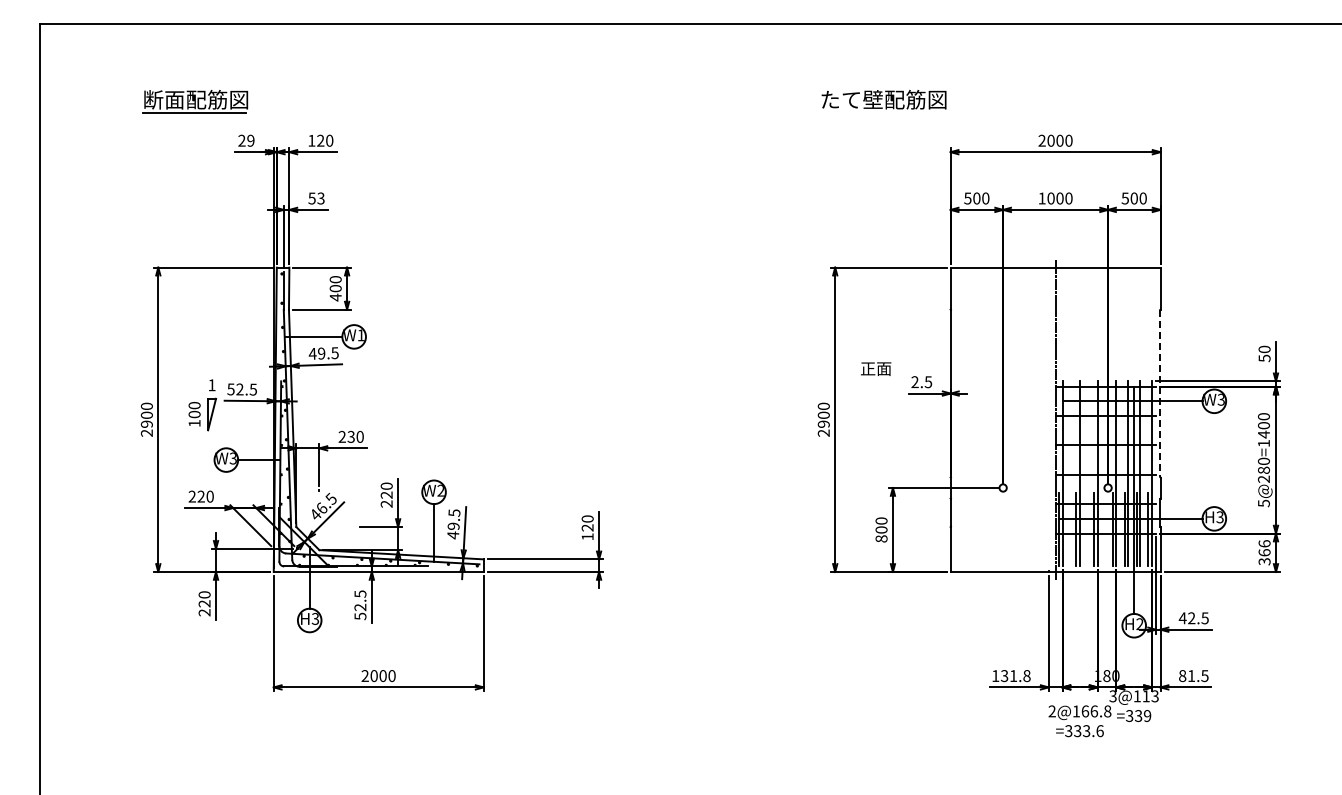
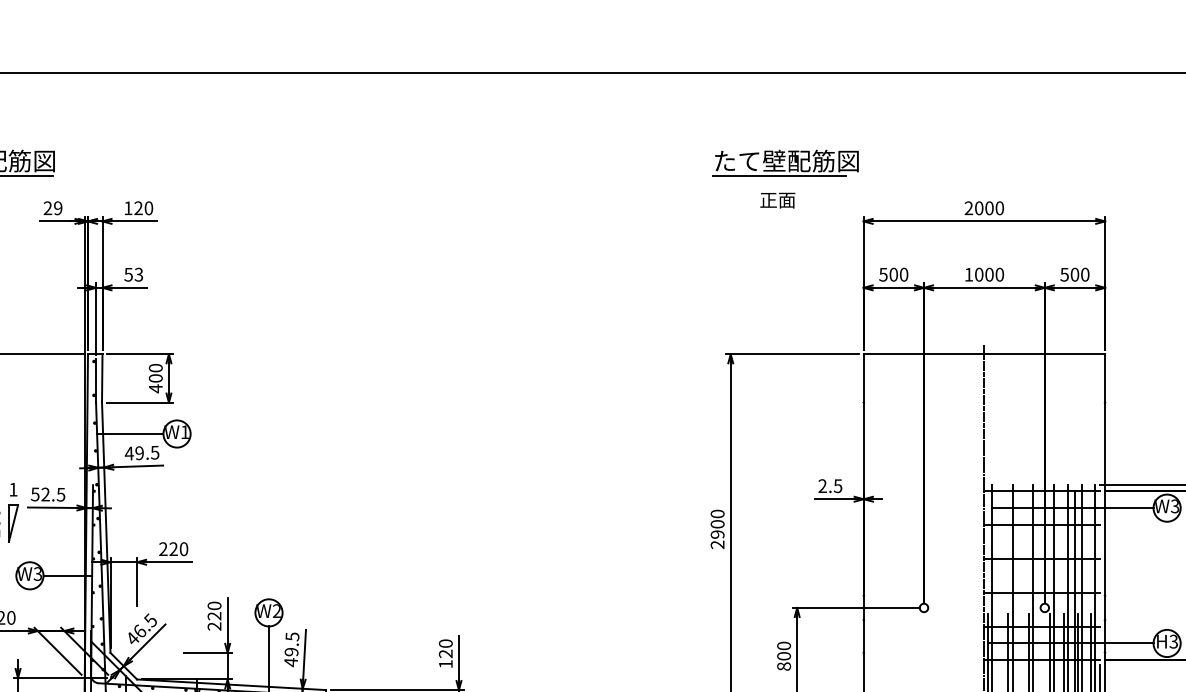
line: (877, 112) -> (779, 175), added
text: (876, 368) -> (778, 199), moved
line: (1160, 393) -> (1105, 499), dashed -> solid
text: (350, 436) -> (172, 548), 230 -> 220

